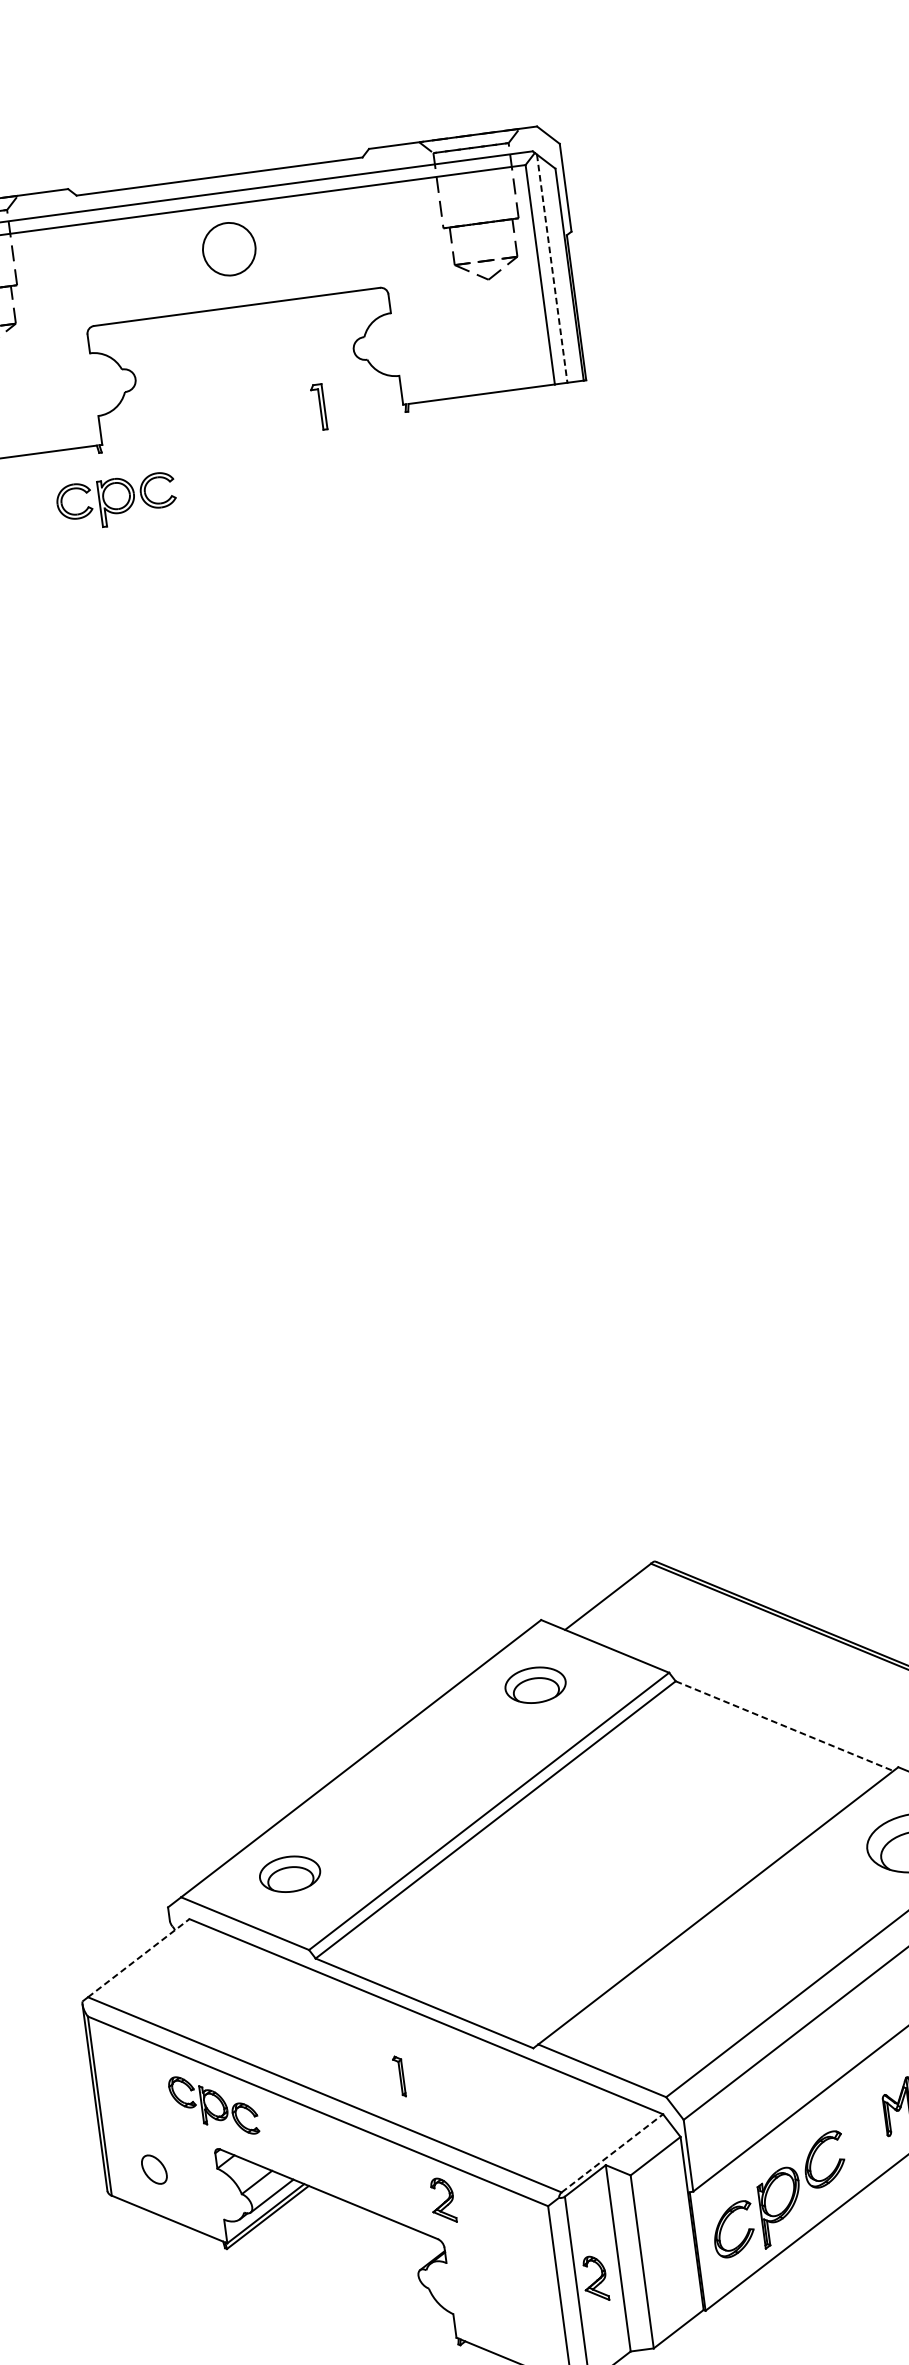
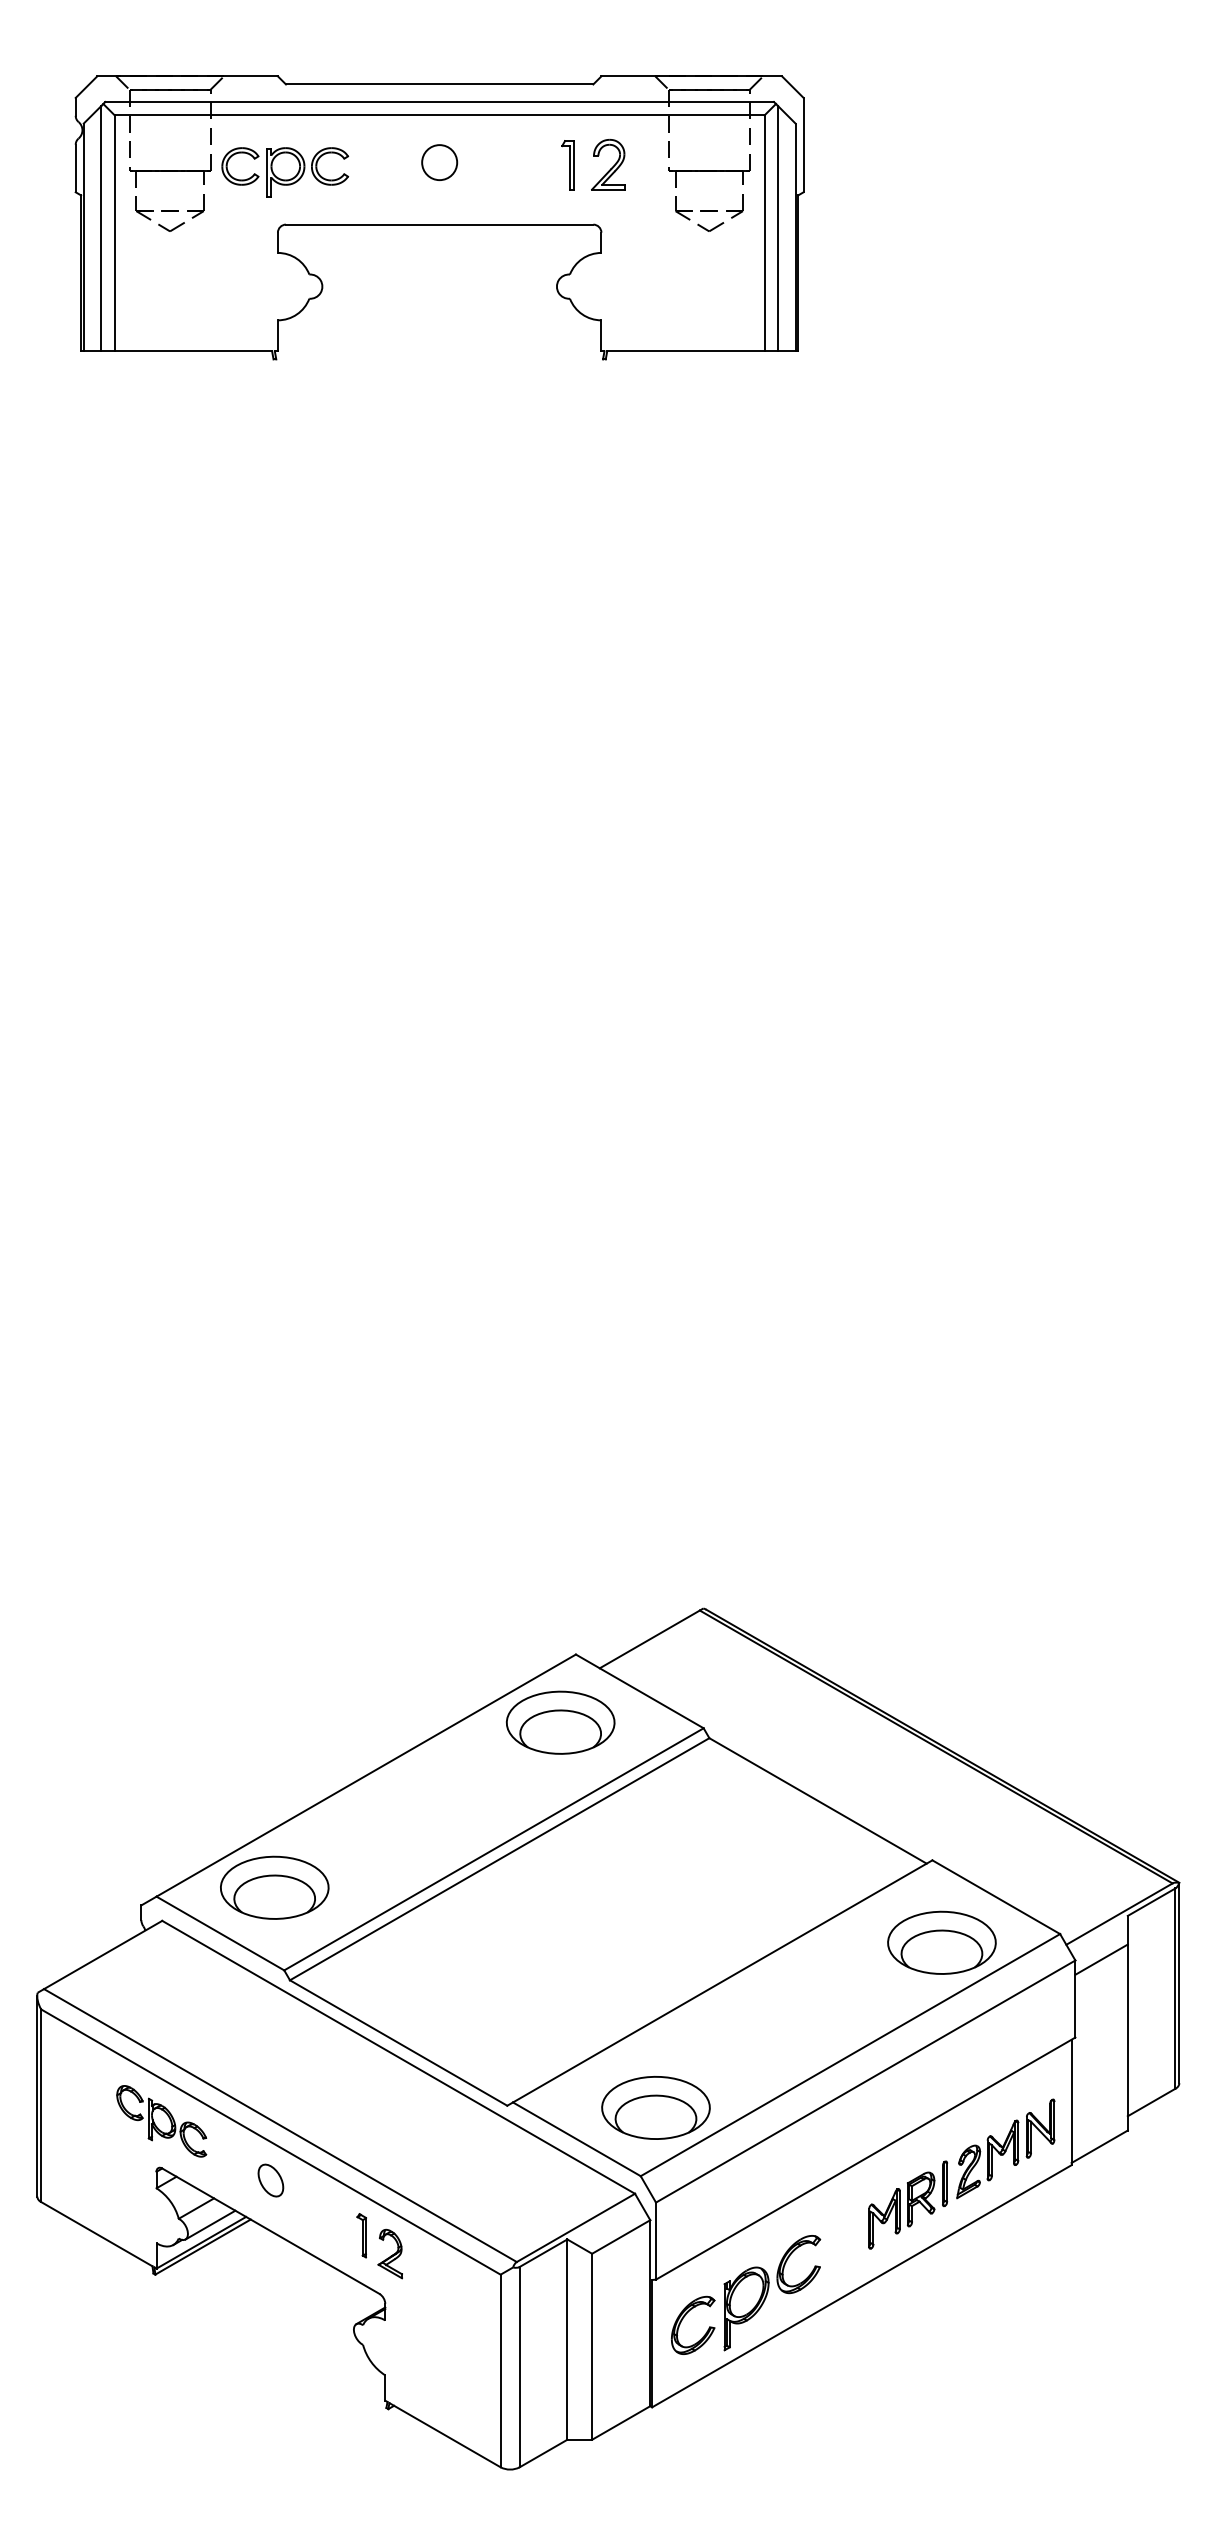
part: (386, 230) -> (608, 164), added
circle: (229, 249) -> (439, 162), size x0.62
line: (552, 268) -> (778, 228), dashed -> solid
part: (318, 407) -> (567, 165), moved
part: (117, 501) -> (285, 172), moved
part: (535, 1685) -> (560, 1722), size x1.67
line: (785, 1726) -> (818, 1801), dashed -> solid
part: (289, 1874) -> (274, 1887), size x1.67
line: (139, 1957) -> (103, 1954), dashed -> solid
part: (671, 2031) -> (655, 2107), added
part: (399, 2076) -> (361, 2235), moved
line: (612, 2152) -> (576, 2227), dashed -> solid
part: (154, 2169) -> (270, 2180), moved
part: (594, 2278) -> (539, 2357), removed

